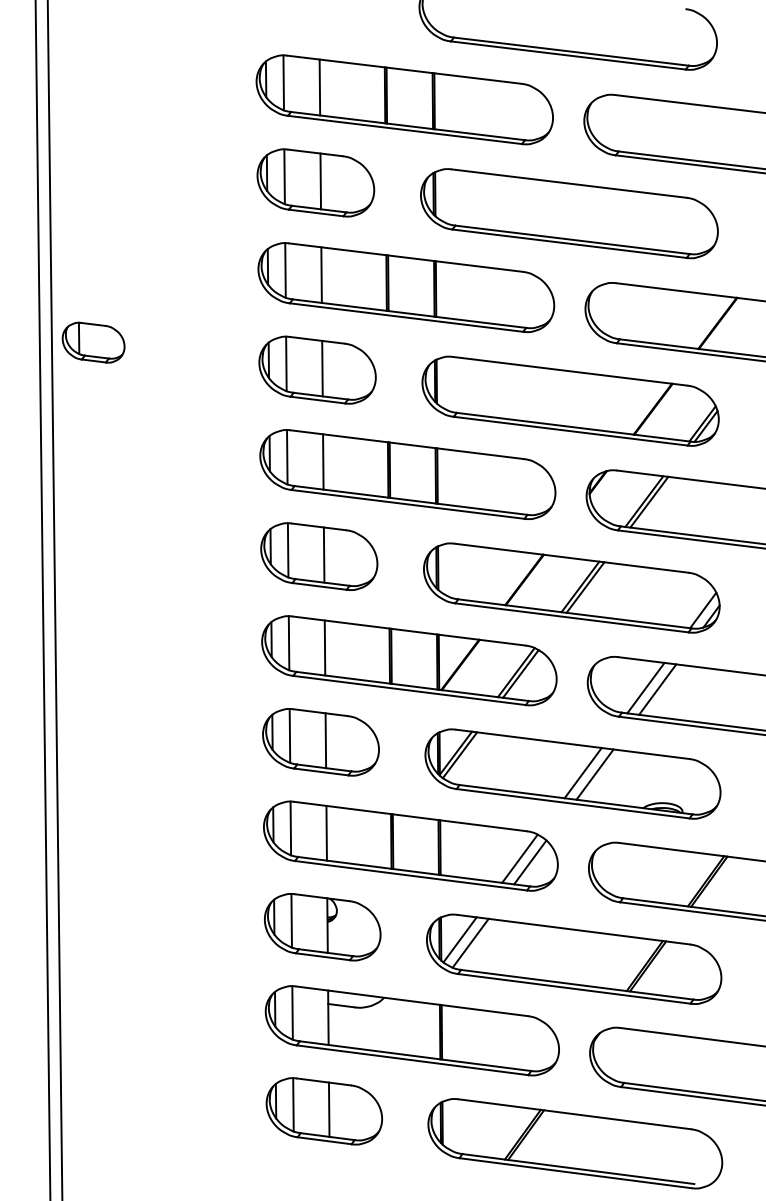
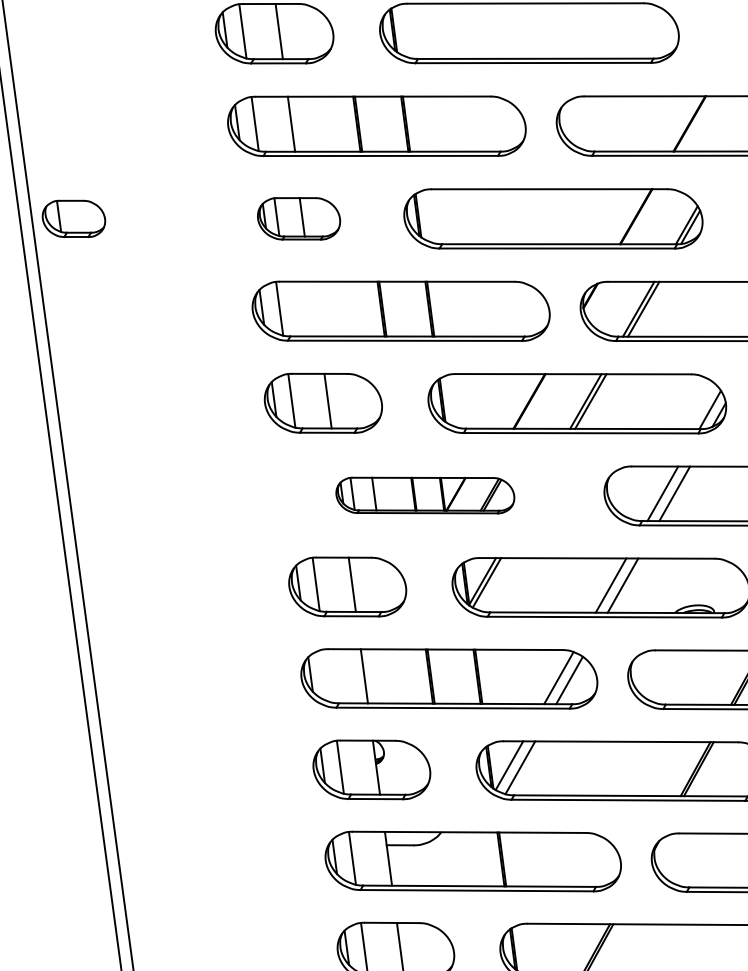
part: (317, 369) -> (298, 218), size x0.7
line: (323, 461) -> (316, 308), removed
part: (409, 660) -> (425, 495), size x0.6
line: (290, 828) -> (327, 676), removed

